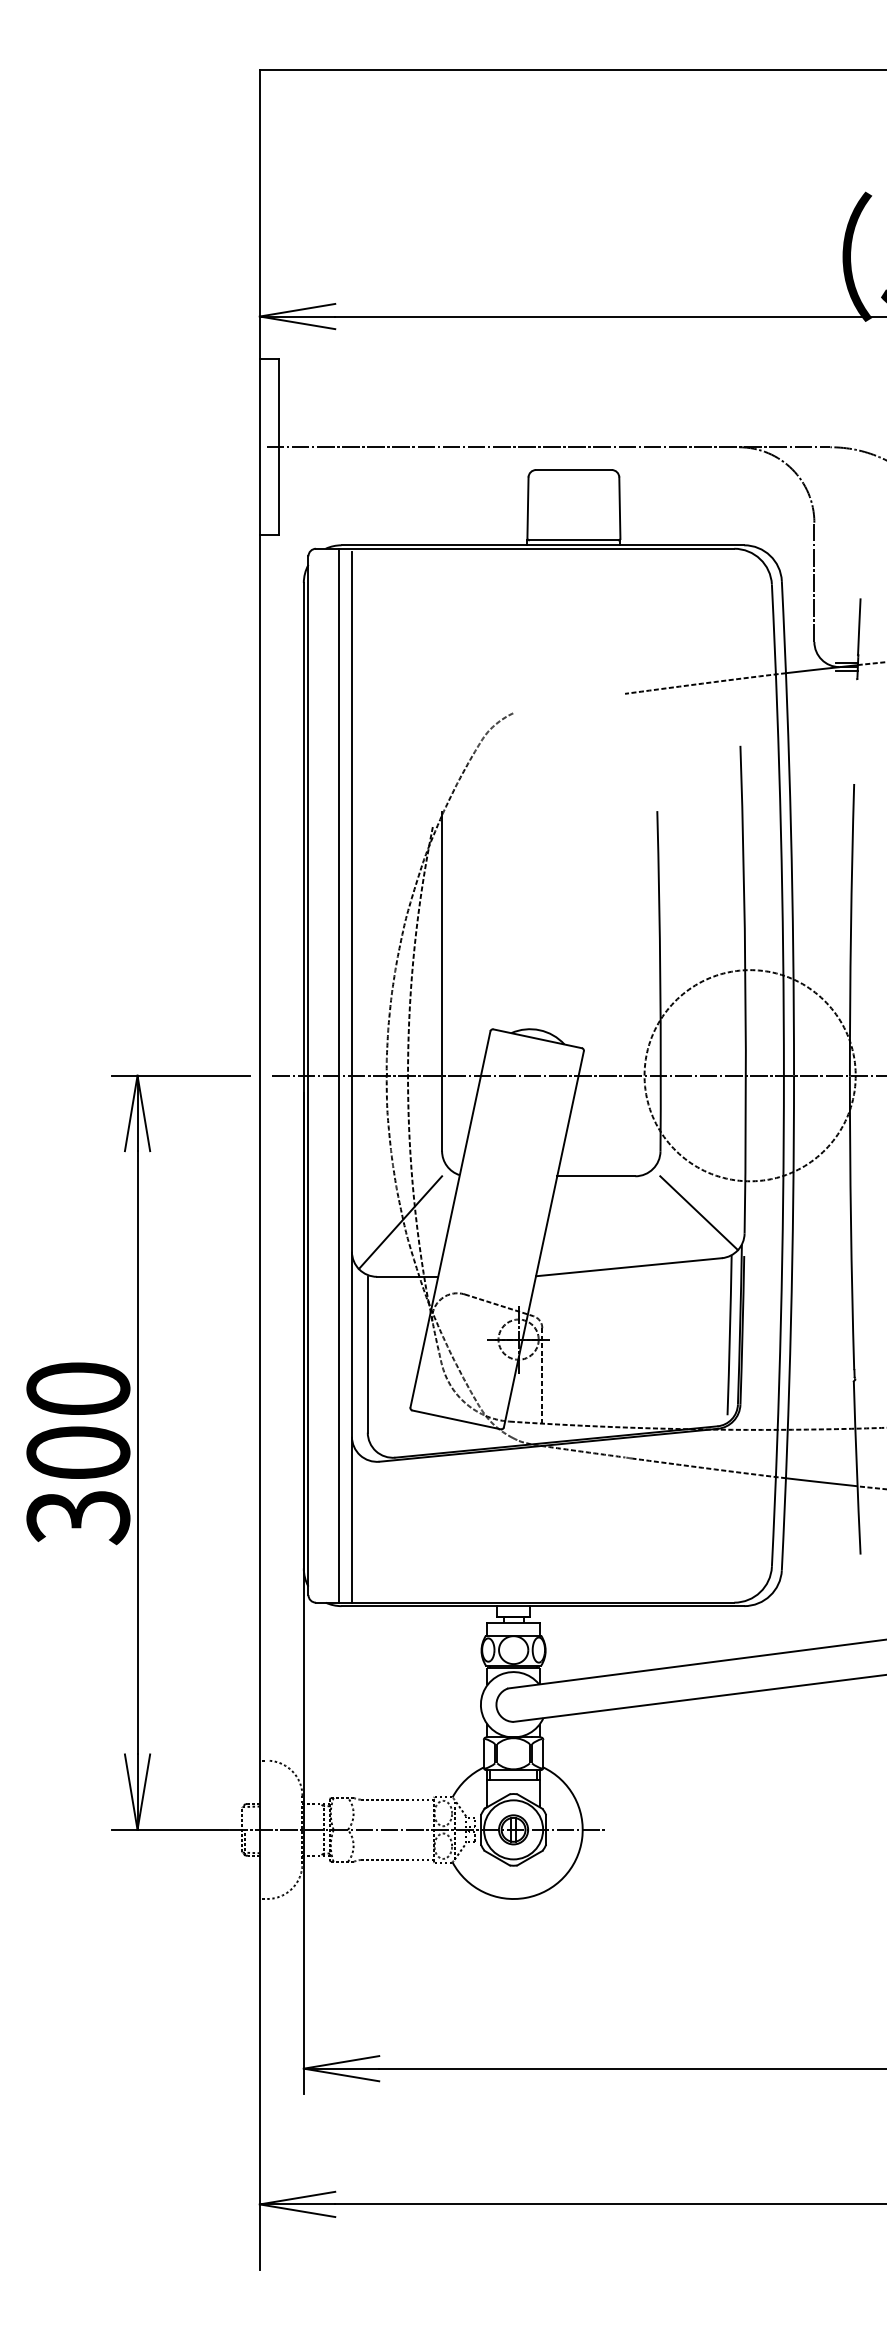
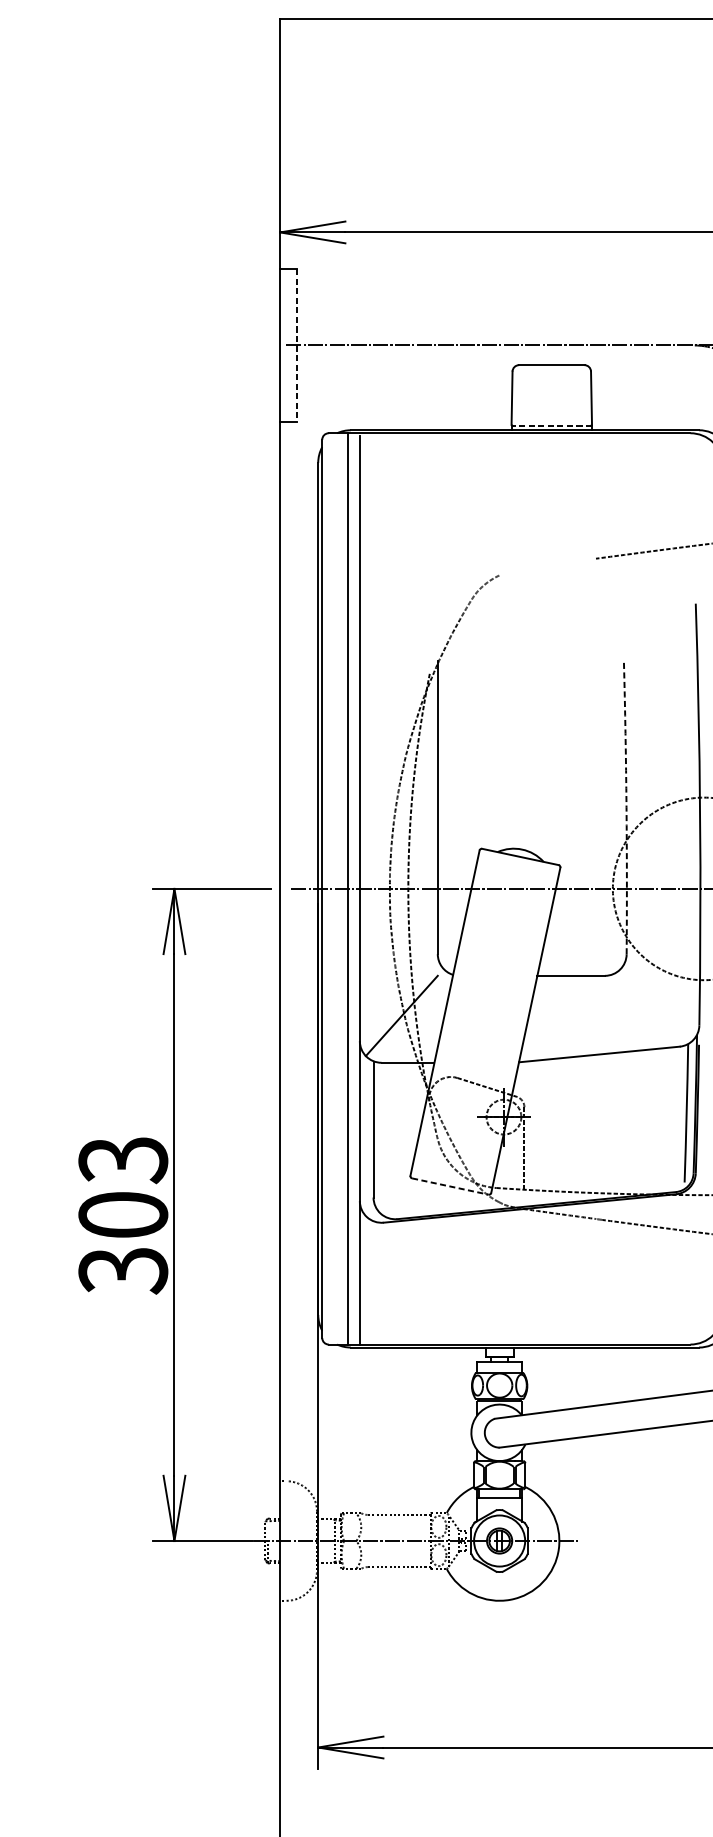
line: (279, 447) -> (297, 345), solid -> dashed
line: (573, 540) -> (551, 426), solid -> dashed
arc: (660, 981) -> (626, 807), solid -> dashed
line: (699, 1213) -> (660, 1008), removed
text: (78, 1389) -> (123, 1160), 300 -> 303
line: (457, 1420) -> (451, 1187), solid -> dashed

